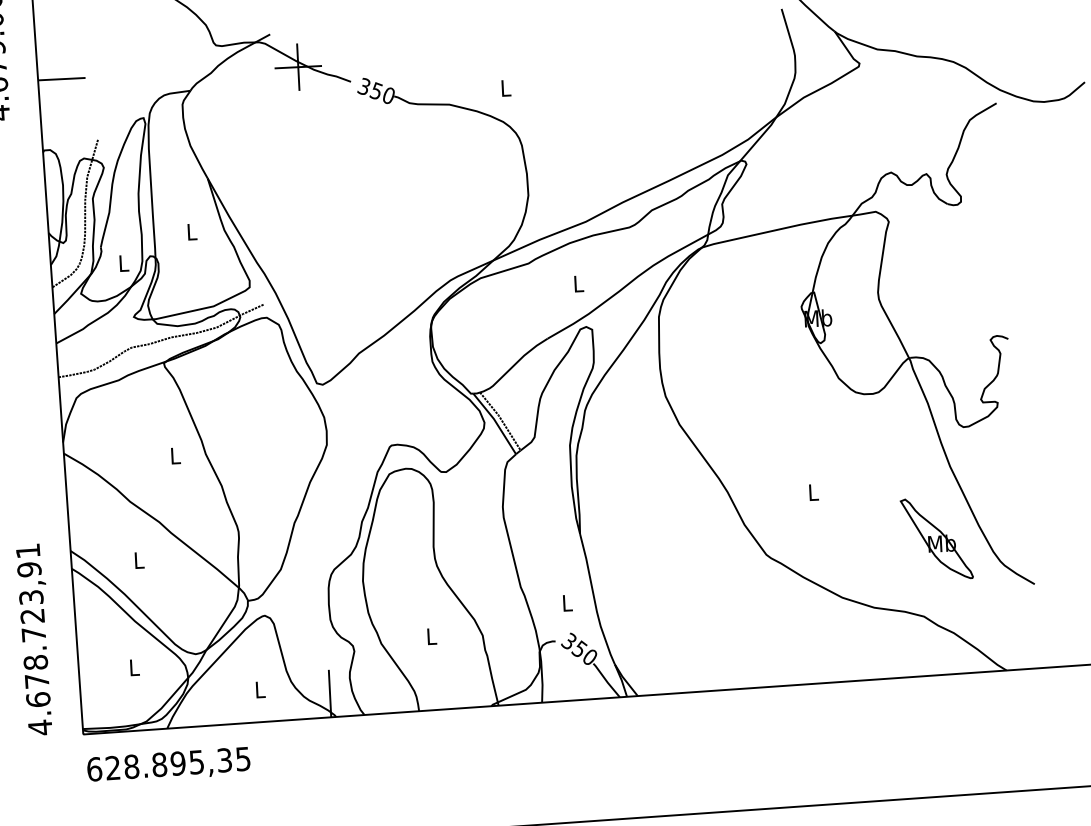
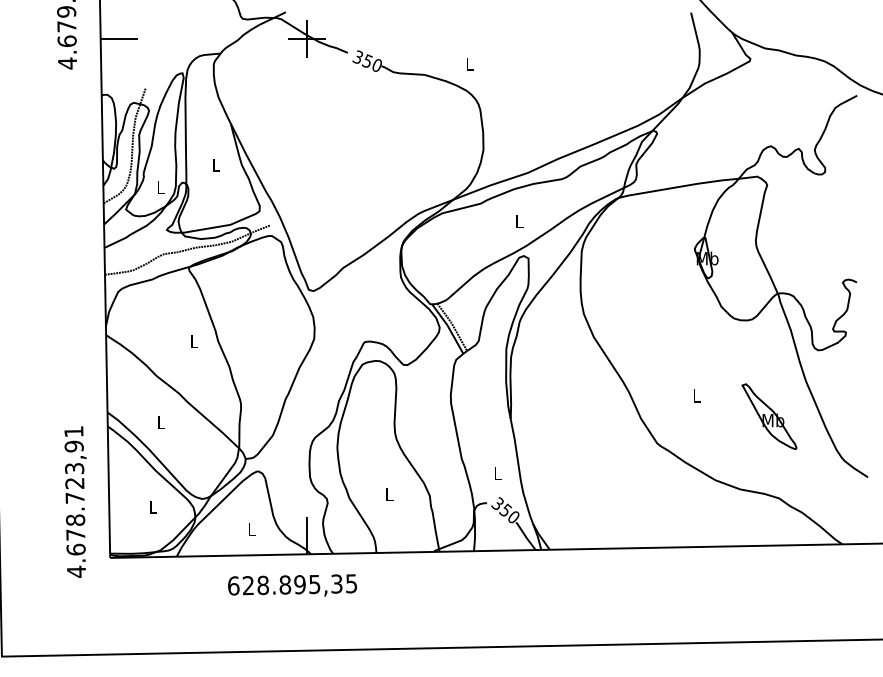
part: (936, 538) -> (769, 416), moved
text: (34, 638) -> (75, 501), moved
text: (168, 765) -> (292, 585), moved

